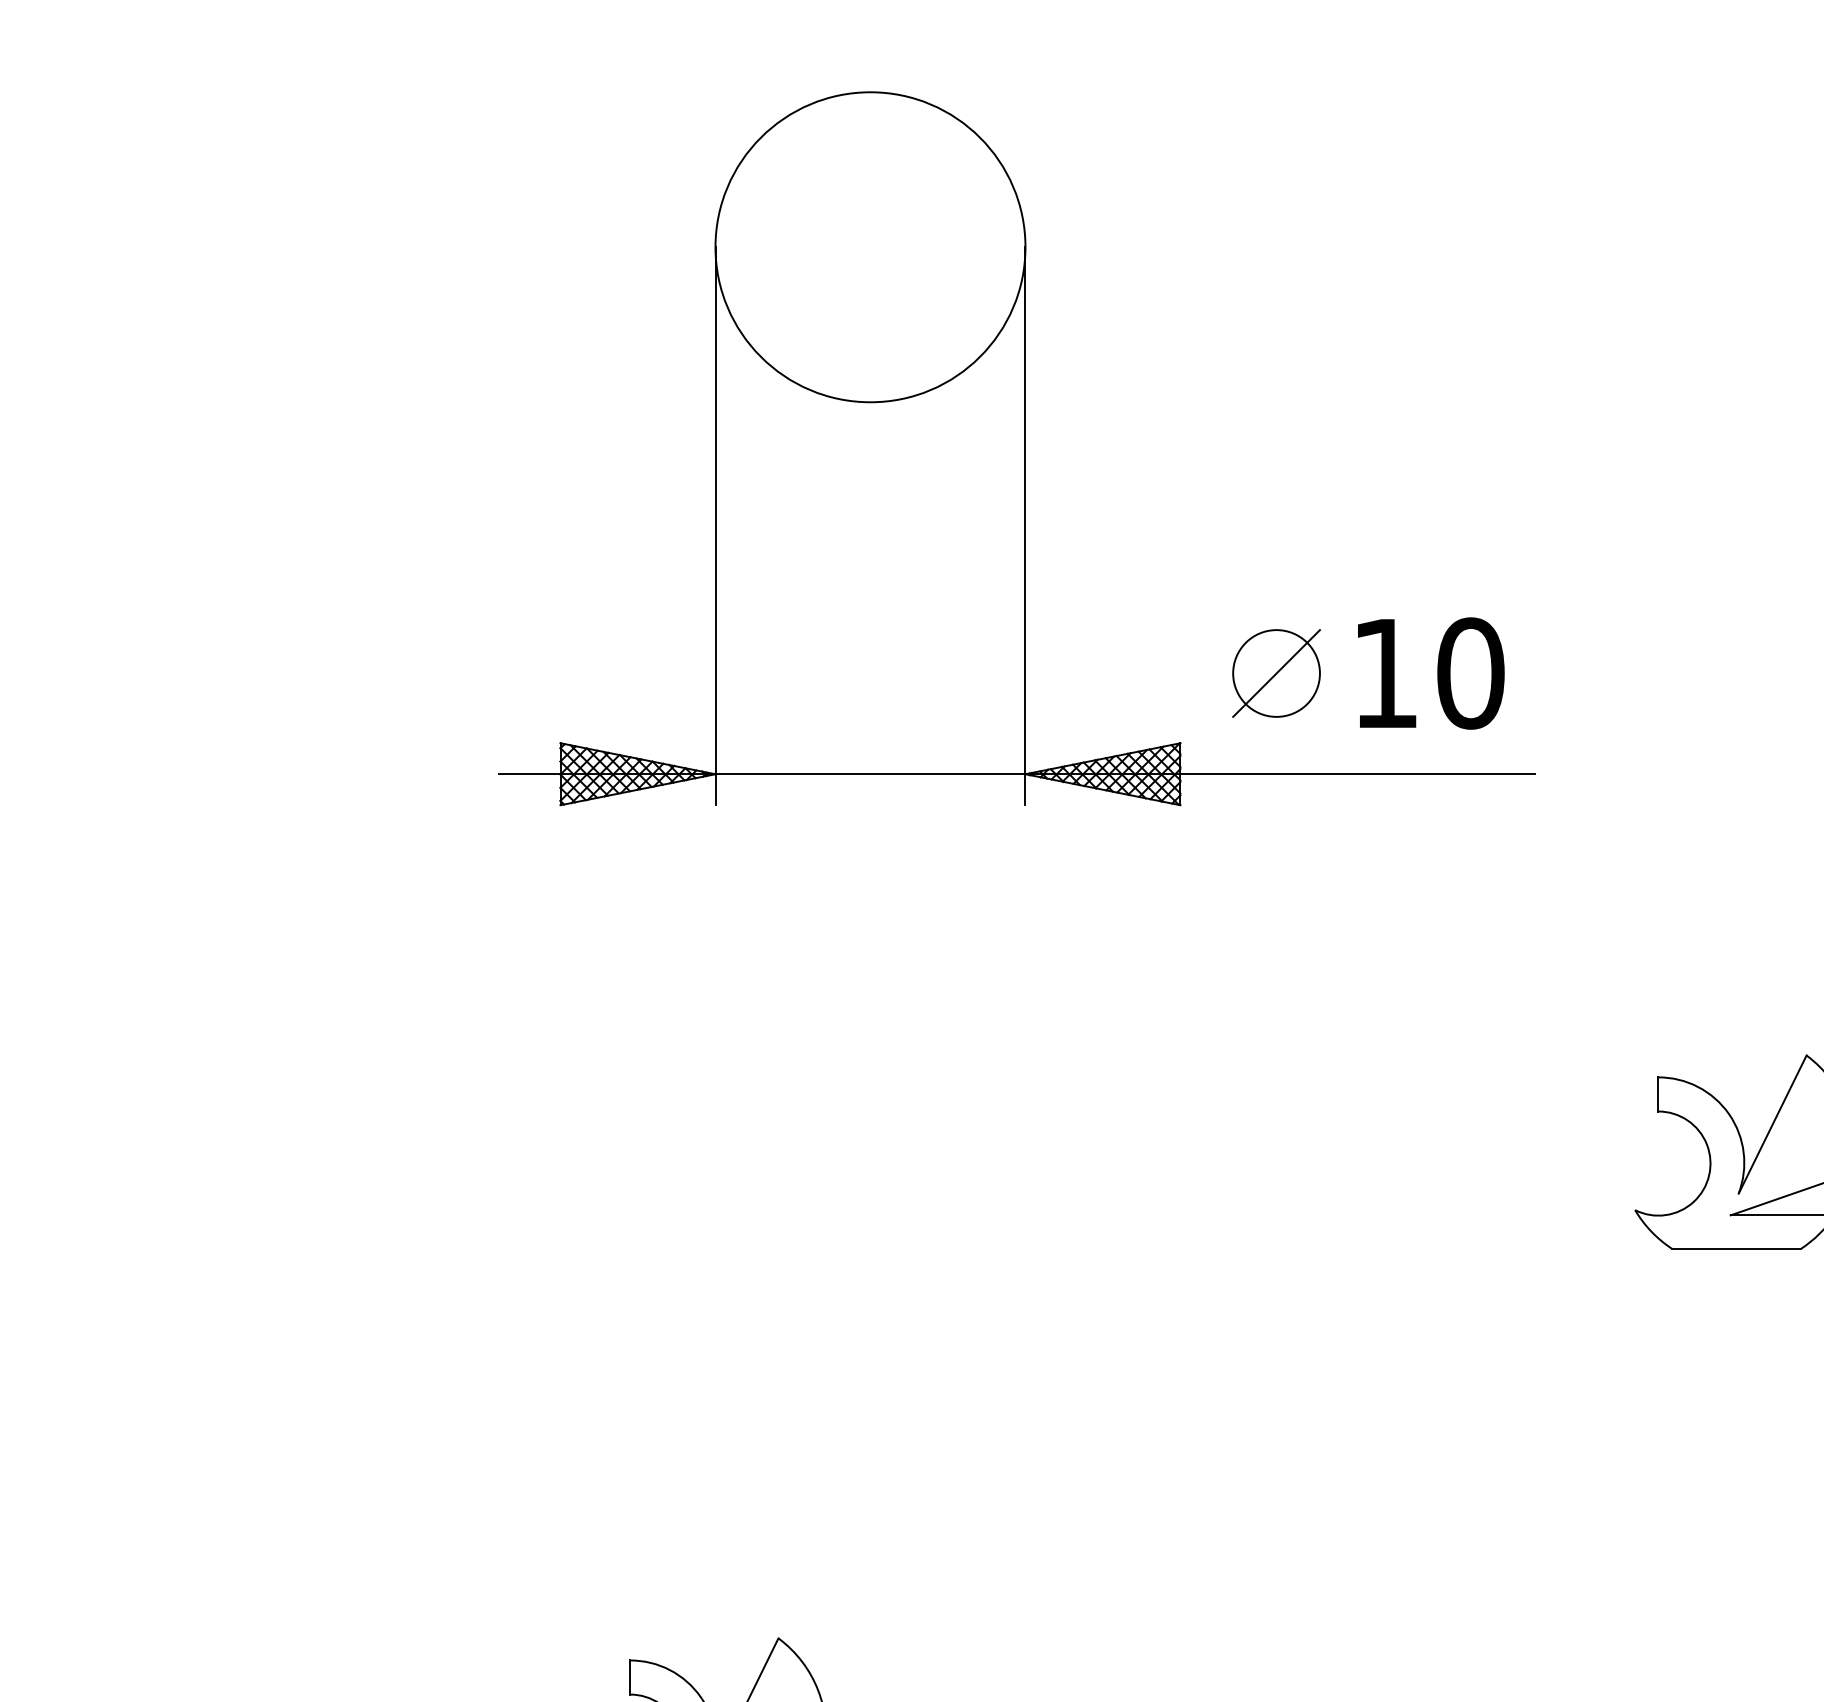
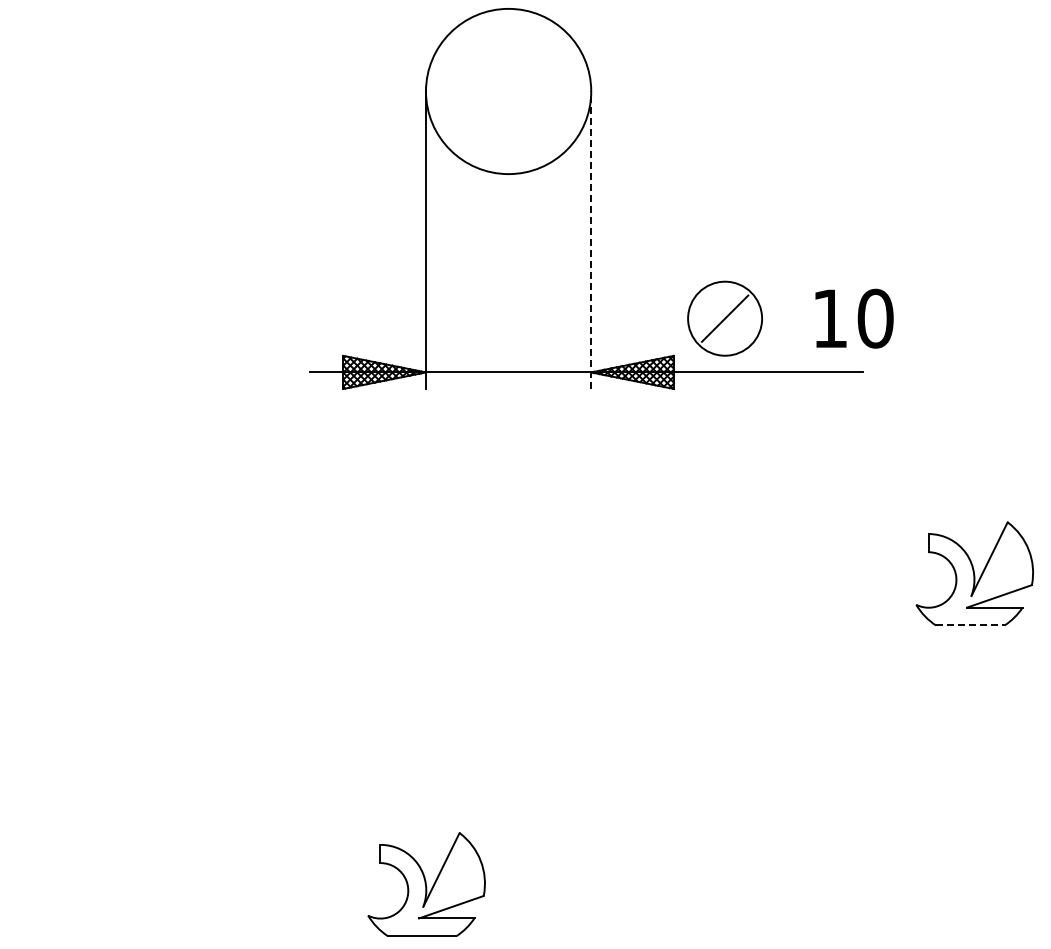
line: (1025, 526) -> (591, 240), solid -> dashed
circle: (1275, 673) -> (724, 318), size x1.6
text: (1431, 673) -> (854, 318), moved
line: (1736, 1248) -> (970, 625), solid -> dashed

